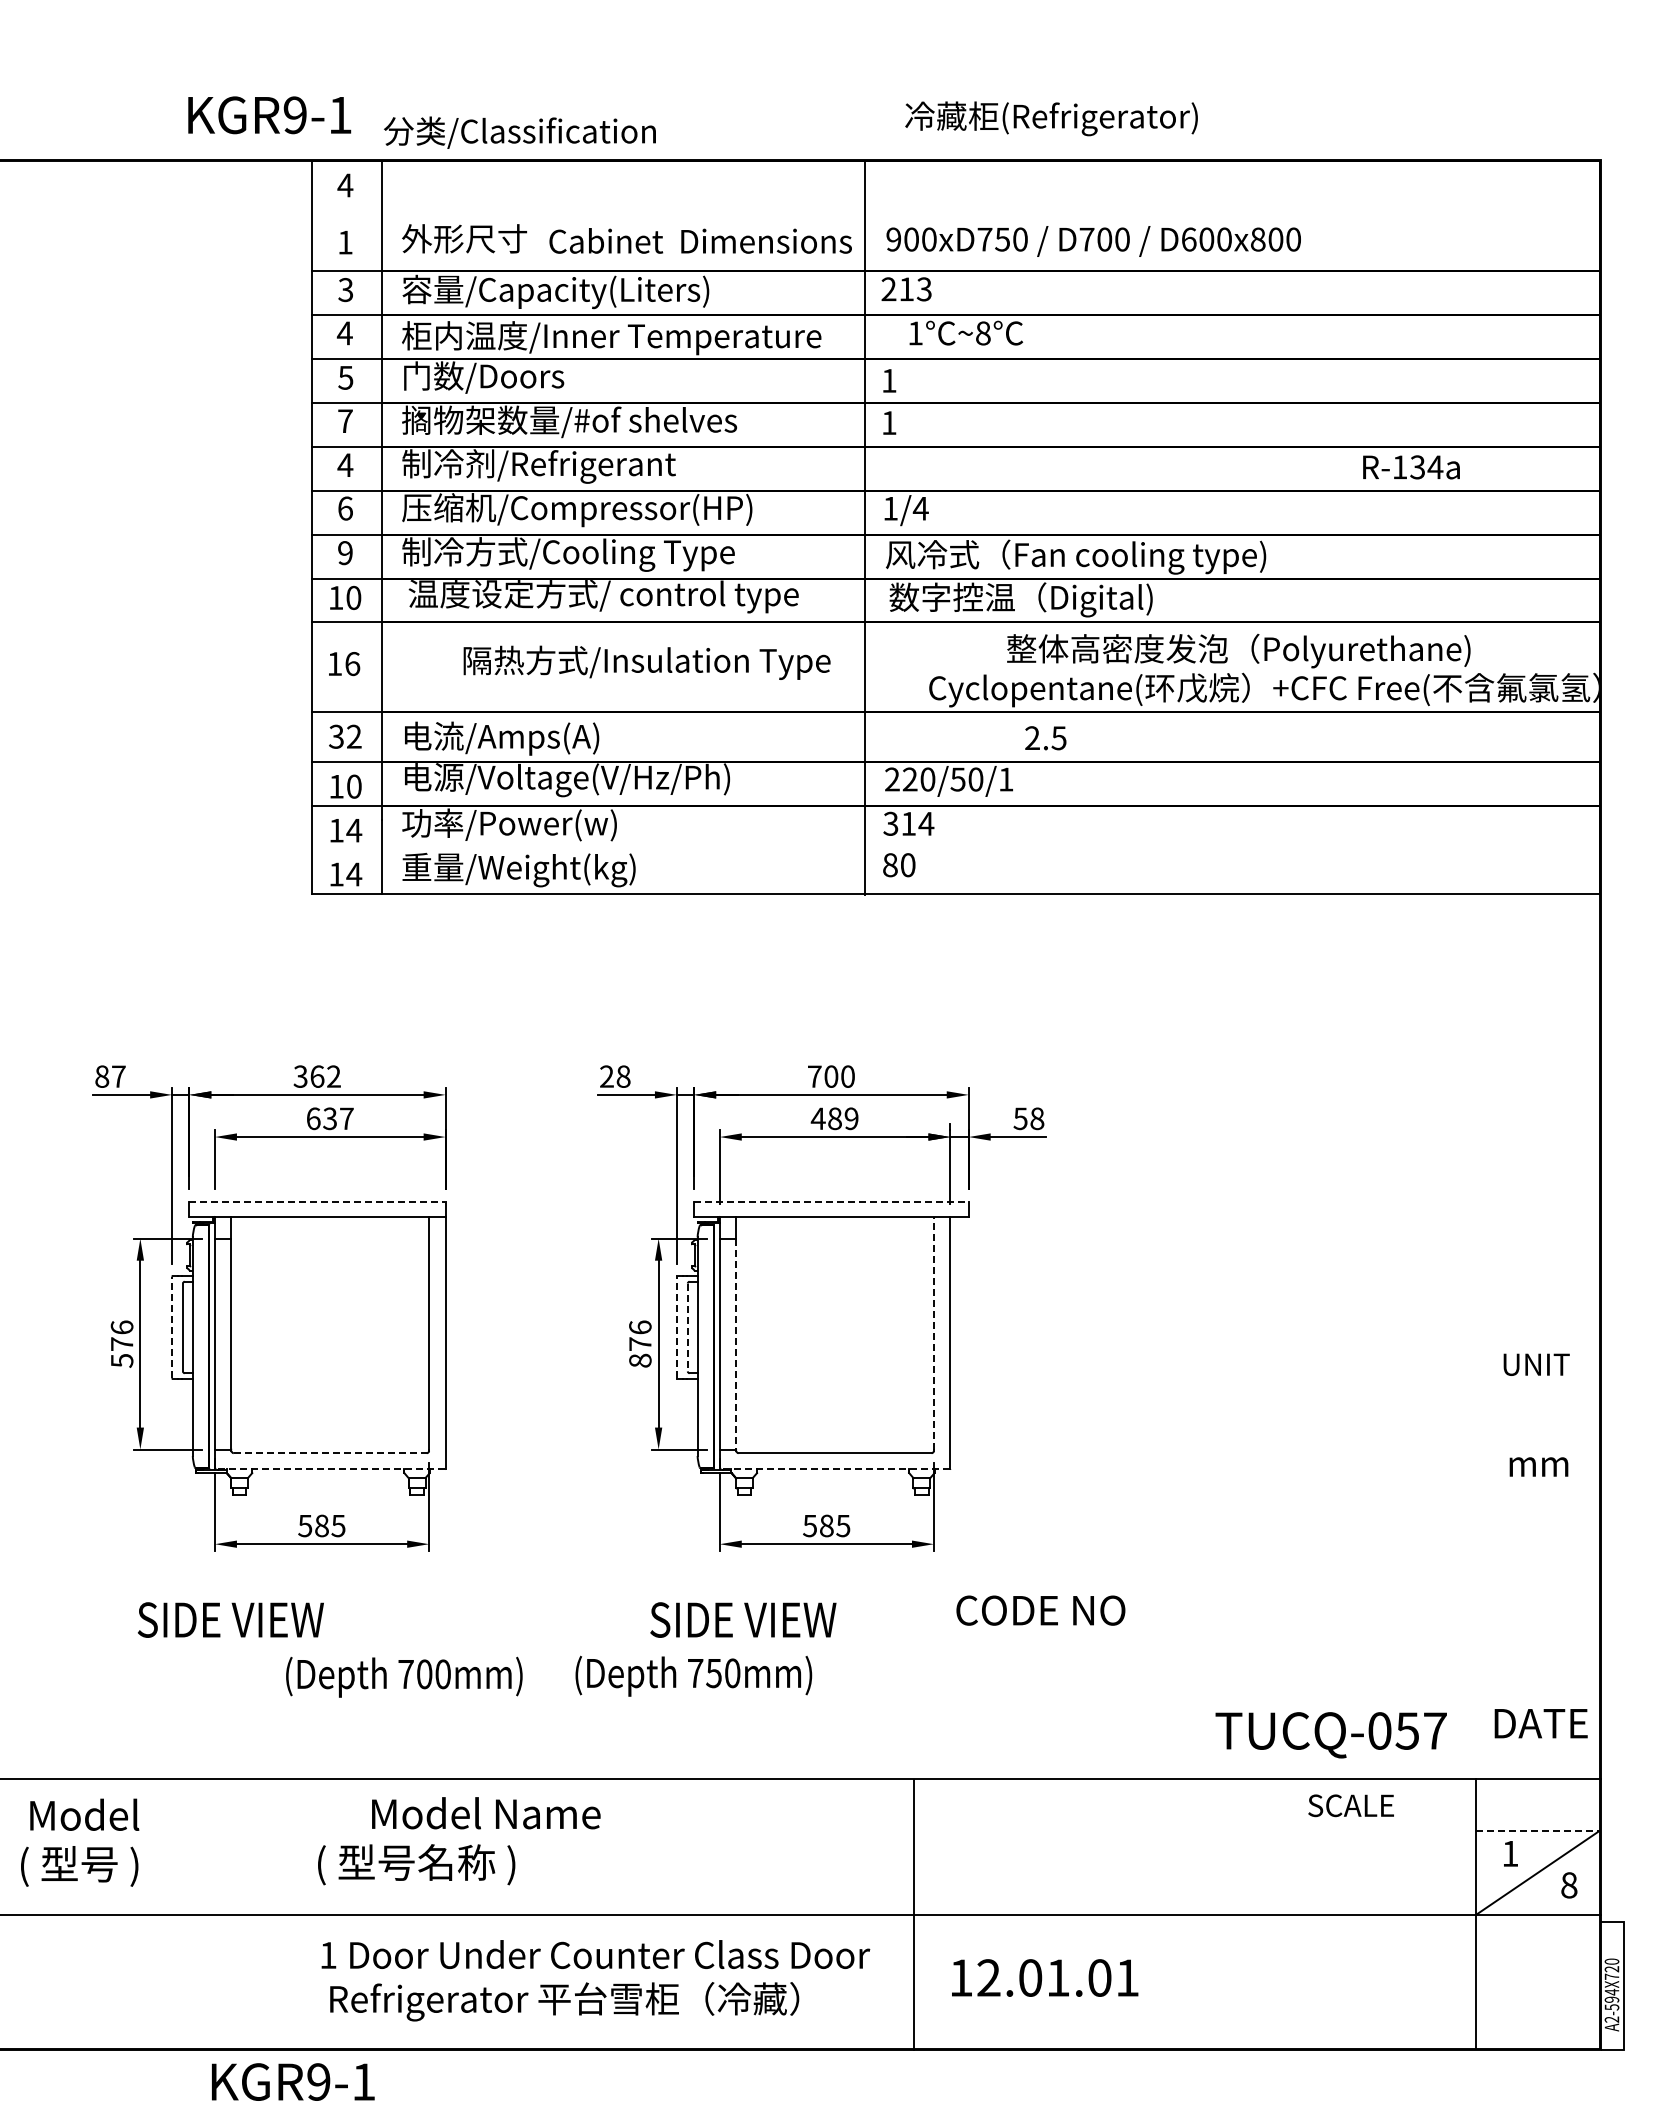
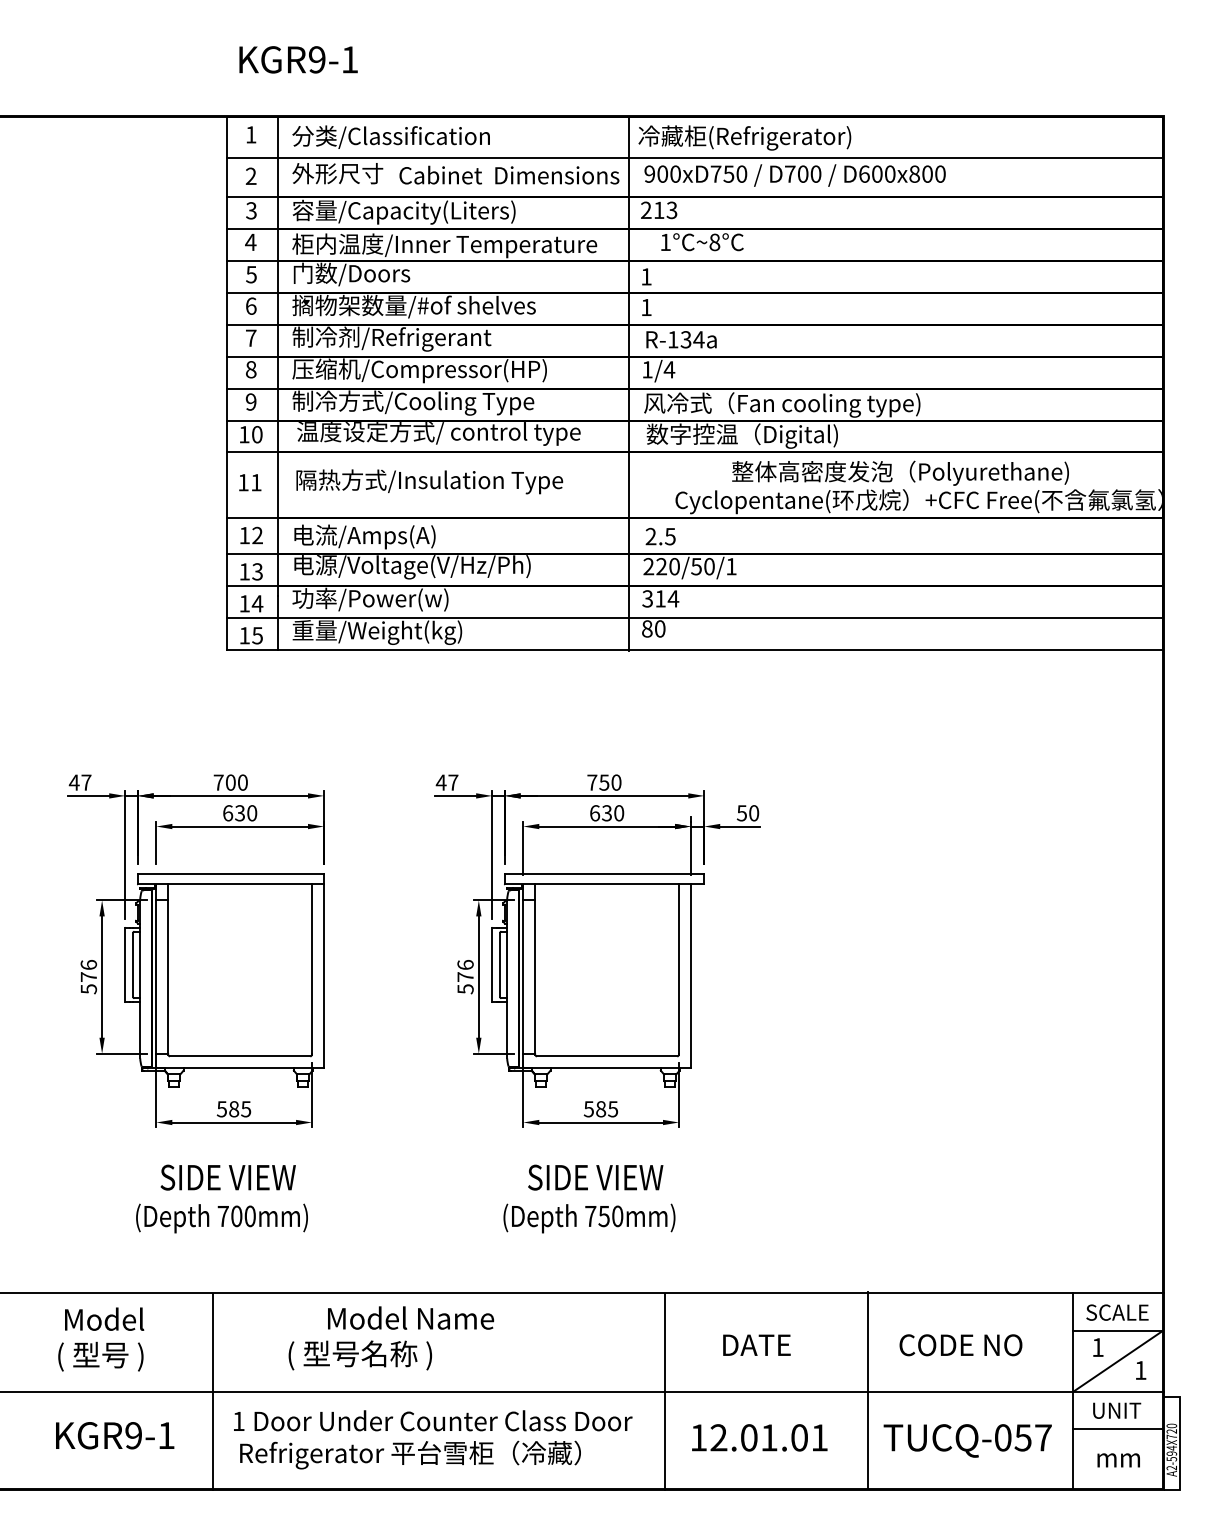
text: (269, 115) -> (298, 59), moved
text: (1051, 118) -> (744, 137), moved
text: (519, 132) -> (390, 137), moved
text: (345, 185) -> (251, 134), 4 -> 1
line: (955, 217) -> (694, 158), added
text: (345, 242) -> (251, 176), 1 -> 2
text: (345, 421) -> (251, 306), 7 -> 6
text: (345, 464) -> (251, 337), 4 -> 7
text: (1411, 467) -> (681, 339), moved
text: (345, 508) -> (251, 369), 6 -> 8
text: (646, 662) -> (429, 481), moved
text: (352, 664) -> (256, 483), 16 -> 11
text: (336, 736) -> (244, 535), 32 -> 12
text: (1045, 738) -> (660, 536), moved
text: (353, 786) -> (257, 571), 10 -> 13
line: (955, 849) -> (694, 617), added
text: (354, 874) -> (257, 635), 14 -> 15
text: (101, 1076) -> (73, 782), 87 -> 47
text: (316, 1076) -> (230, 782), 362 -> 700
text: (614, 1076) -> (446, 782), 28 -> 47
text: (831, 1076) -> (604, 782), 700 -> 750
text: (346, 1118) -> (251, 813), 637 -> 630
text: (834, 1118) -> (606, 813), 489 -> 630
text: (1037, 1118) -> (754, 813), 58 -> 50
line: (317, 1202) -> (230, 874), dashed -> solid
line: (831, 1202) -> (604, 874), dashed -> solid
line: (172, 1327) -> (125, 964), dashed -> solid
line: (676, 1327) -> (491, 964), dashed -> solid
line: (687, 1327) -> (499, 964), dashed -> solid
line: (933, 1333) -> (678, 969), dashed -> solid
line: (736, 1344) -> (535, 977), dashed -> solid
text: (640, 1360) -> (465, 988), 876 -> 576
text: (1536, 1364) -> (1116, 1410), moved
line: (330, 1453) -> (240, 1056), dashed -> solid
text: (1538, 1466) -> (1118, 1460), moved
line: (330, 1469) -> (240, 1068), dashed -> solid
line: (835, 1469) -> (607, 1068), dashed -> solid
text: (1040, 1610) -> (960, 1345), moved
text: (230, 1619) -> (227, 1177), moved
text: (743, 1619) -> (595, 1177), moved
text: (693, 1675) -> (589, 1217), moved
text: (404, 1676) -> (222, 1217), moved
text: (1540, 1723) -> (756, 1345), moved
text: (1330, 1735) -> (967, 1441), moved
text: (1350, 1805) -> (1116, 1312), moved
line: (1538, 1830) -> (1118, 1330), dashed -> solid
text: (459, 1841) -> (391, 1338), moved
text: (80, 1842) -> (101, 1339), moved
text: (1569, 1885) -> (1140, 1370), 8 -> 1
line: (1194, 1911) -> (868, 1389), added
line: (292, 1914) -> (212, 1391), added
line: (1537, 1965) -> (1117, 1428), added
text: (293, 2081) -> (115, 1435), moved

